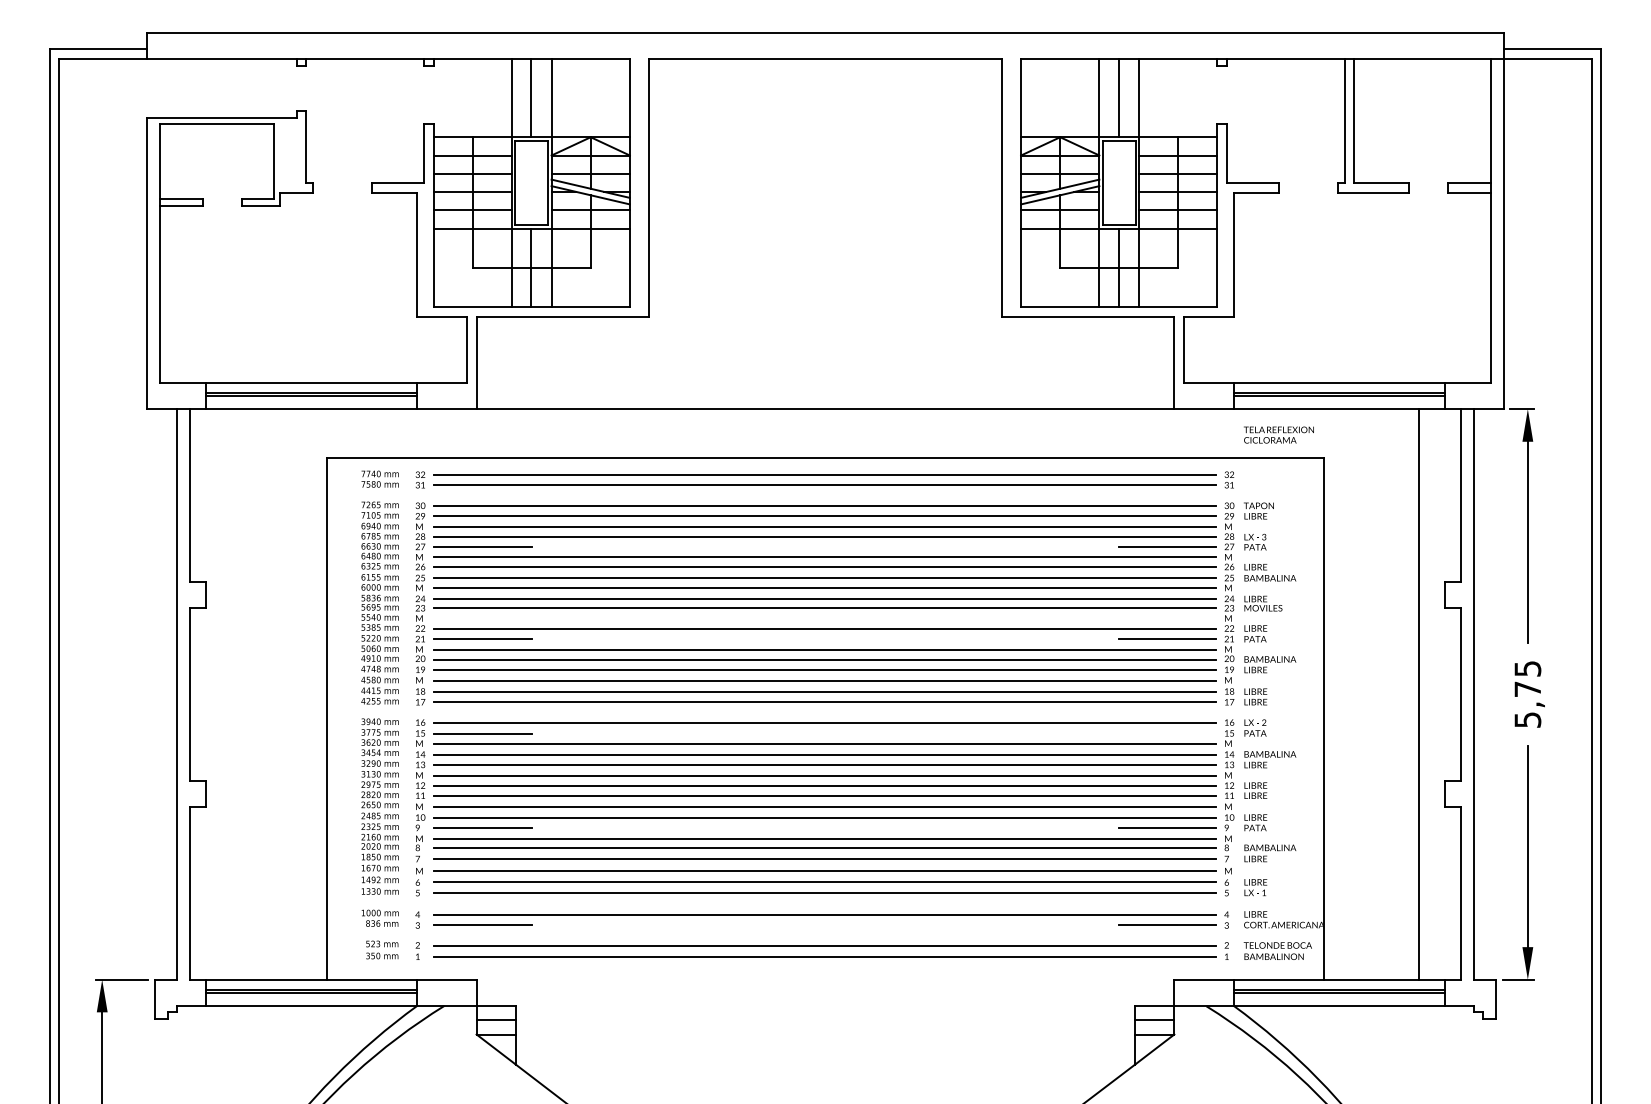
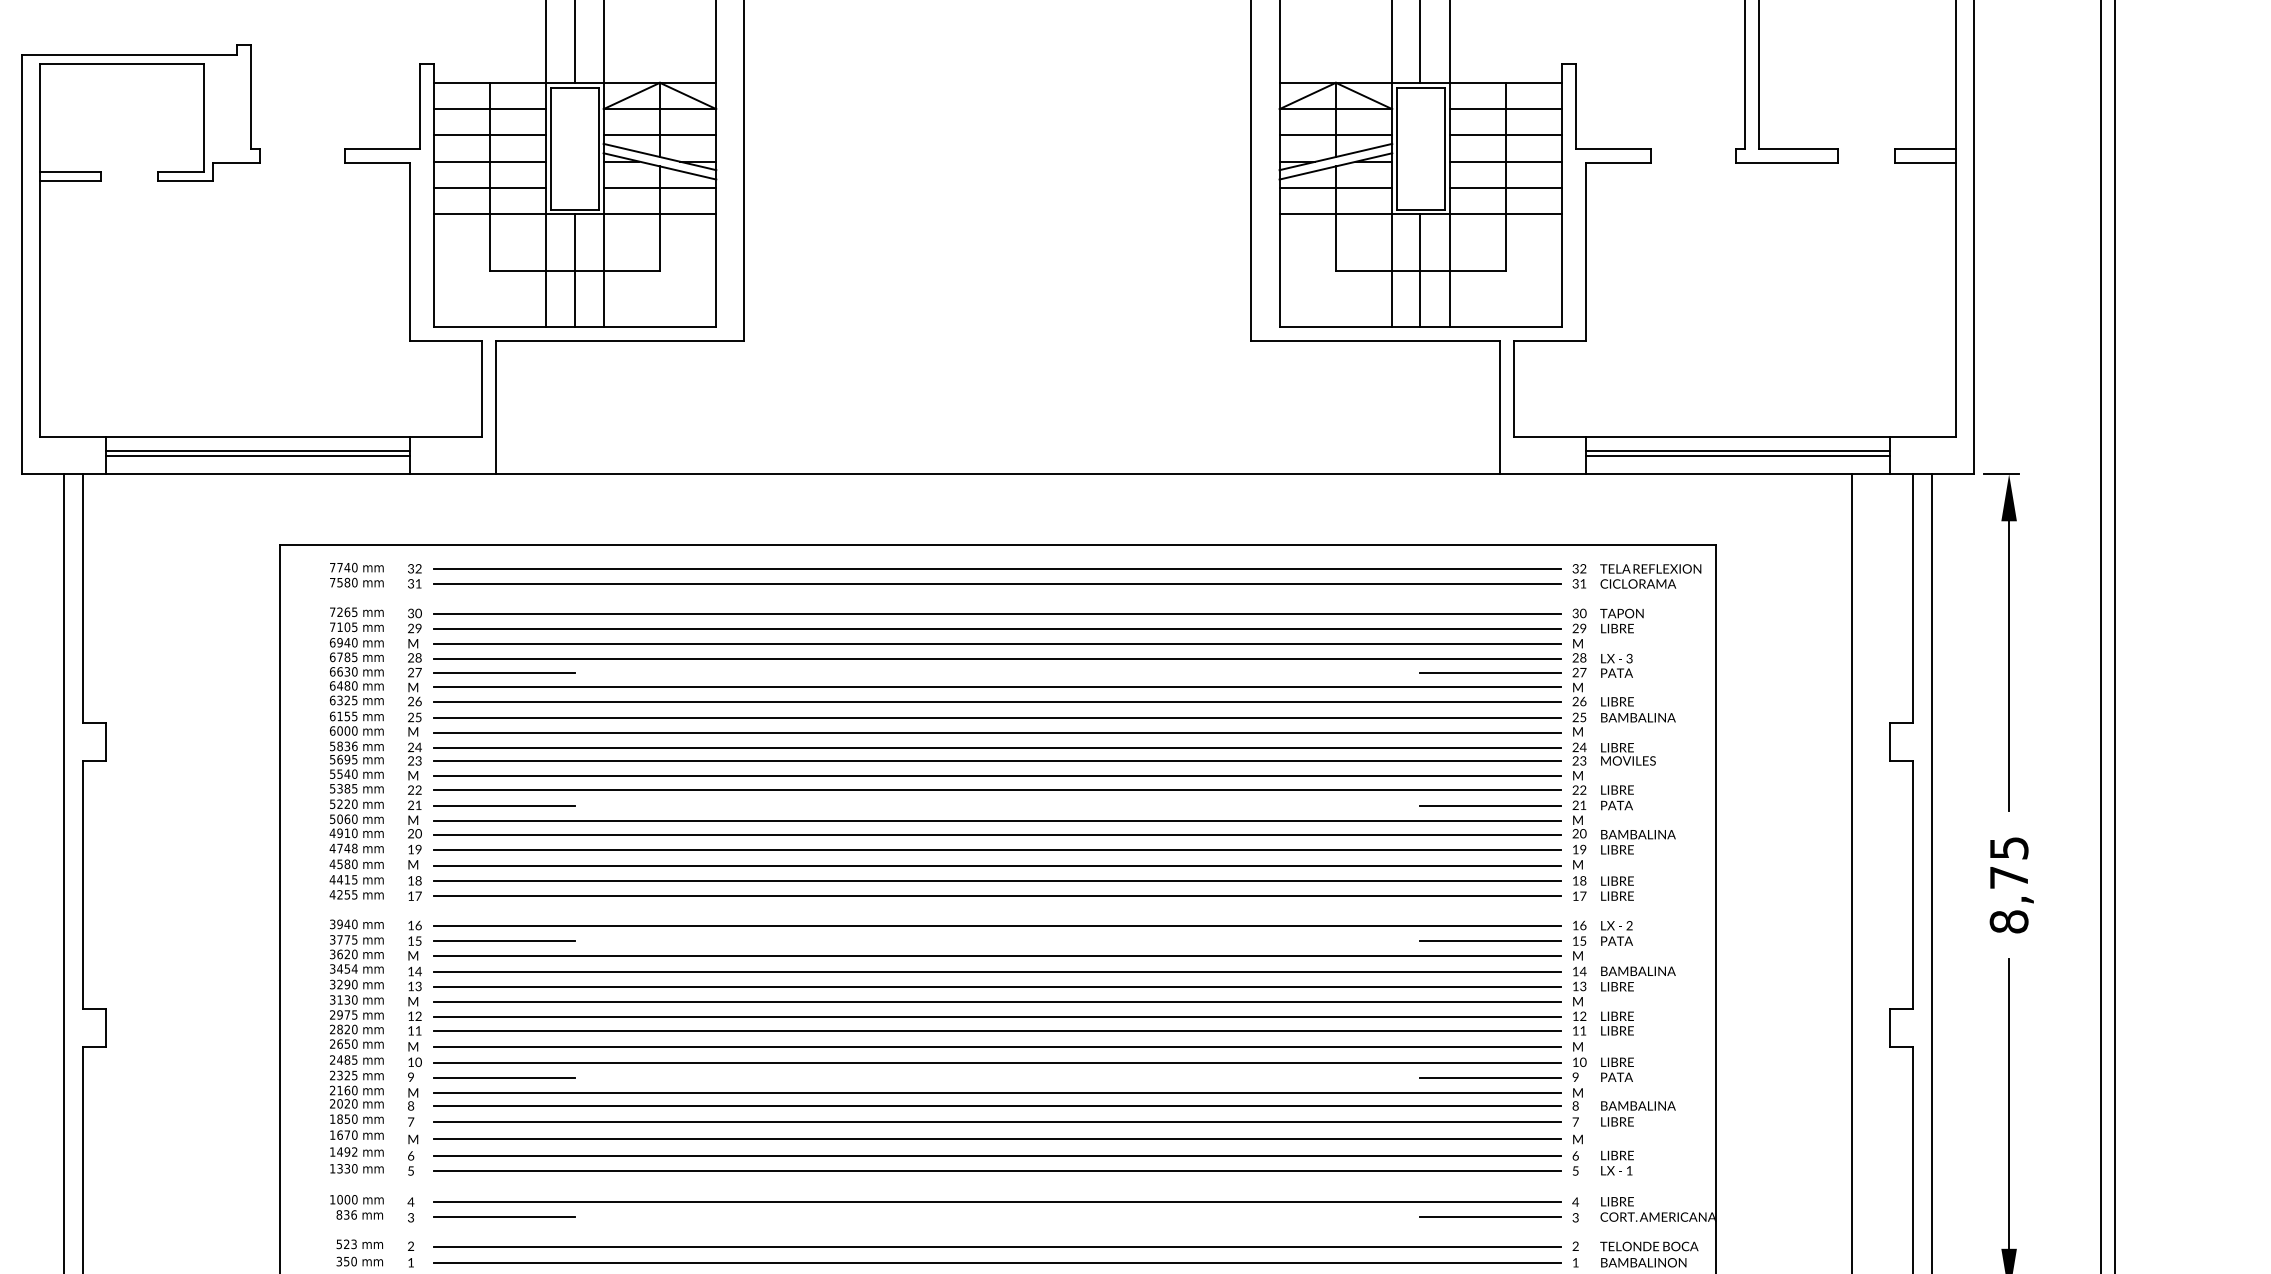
text: (1278, 434) -> (1650, 575), moved
line: (824, 618) -> (996, 775), added
text: (1527, 719) -> (2008, 921), 5,75 -> 8,75
line: (1167, 733) -> (1490, 941), added

